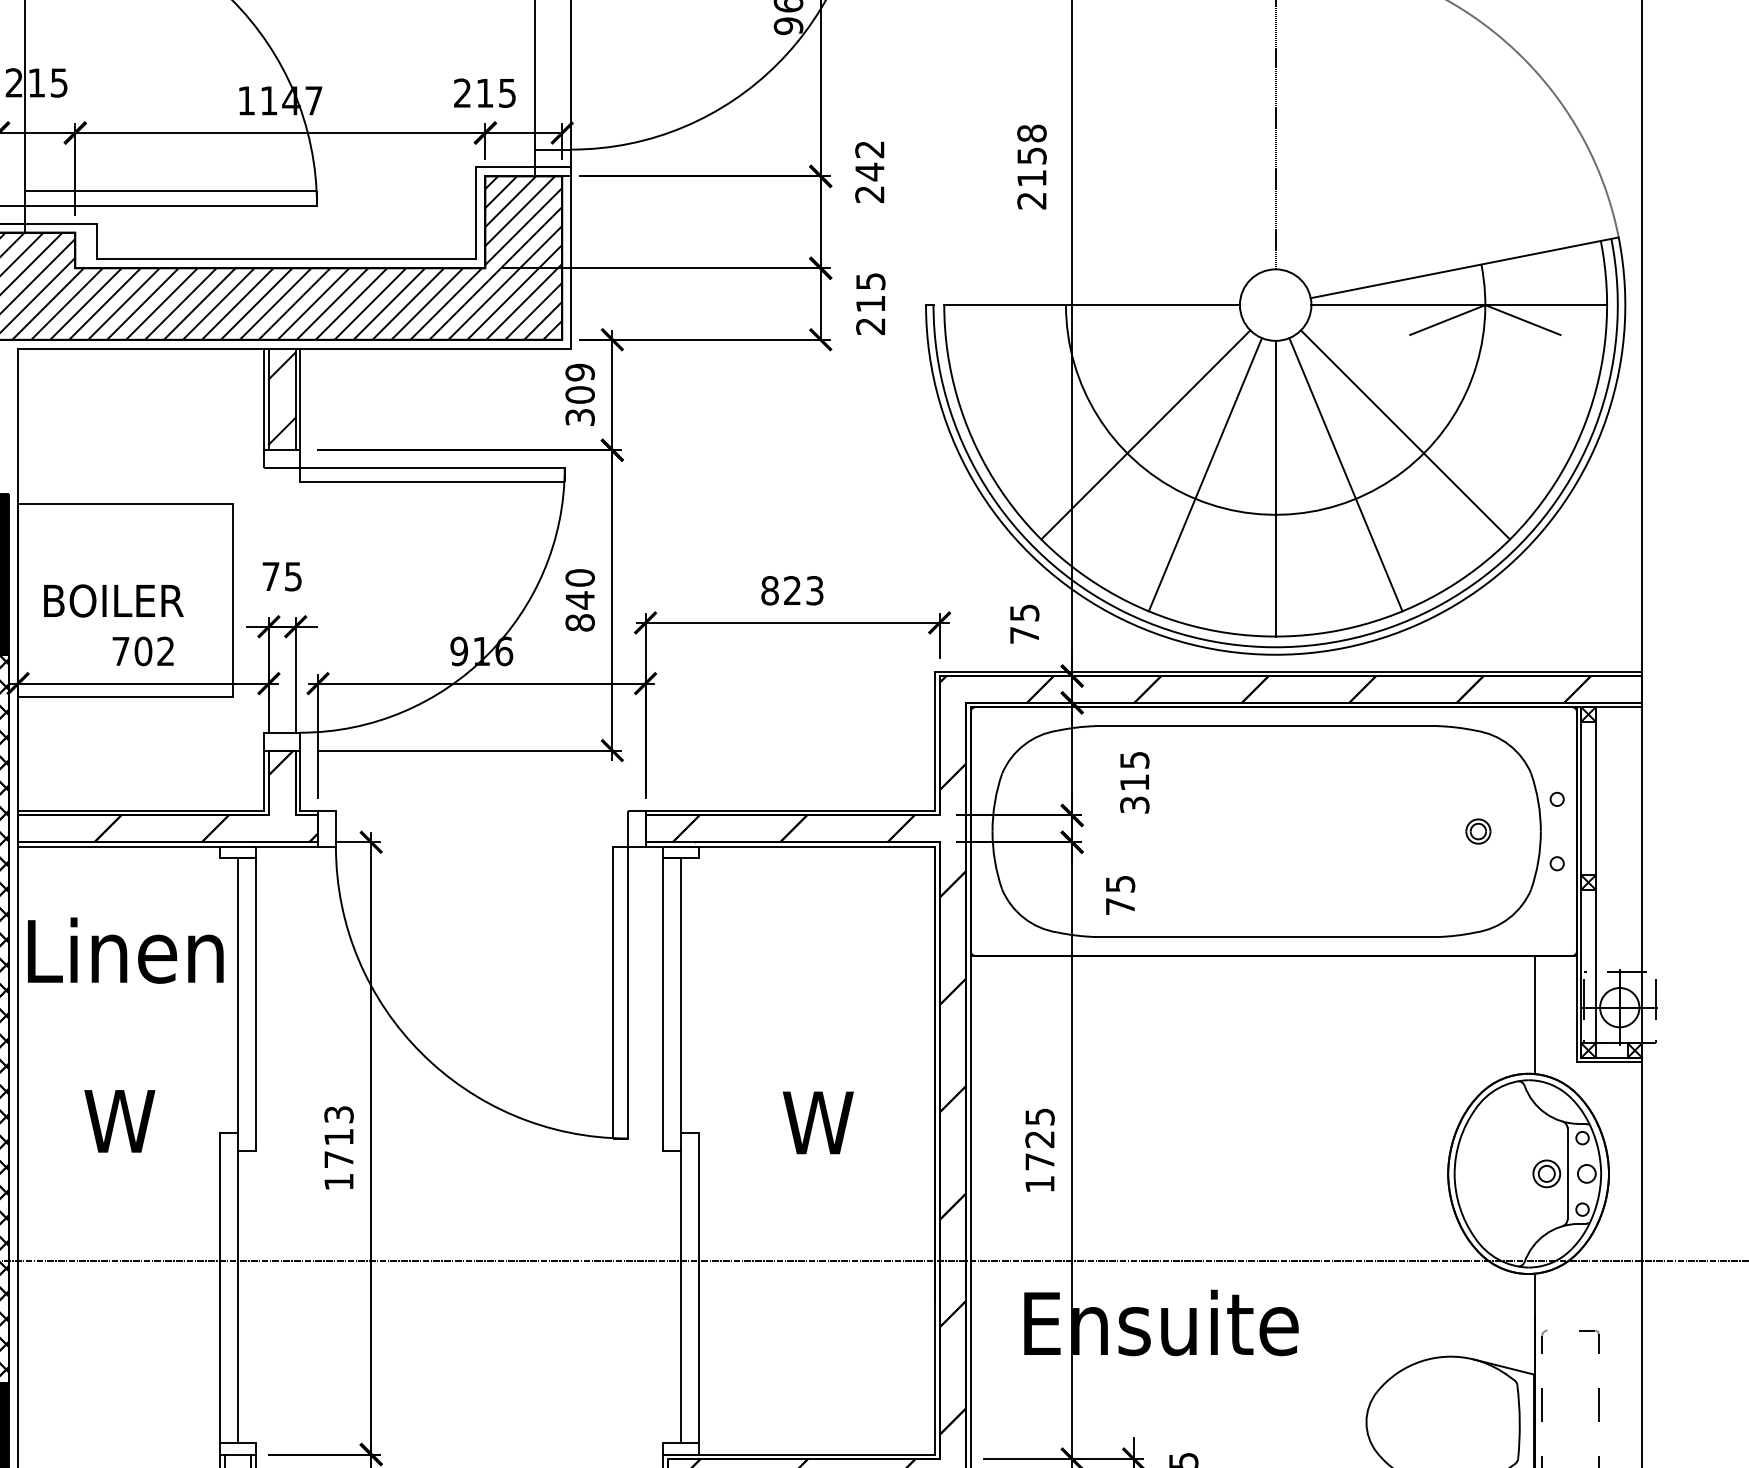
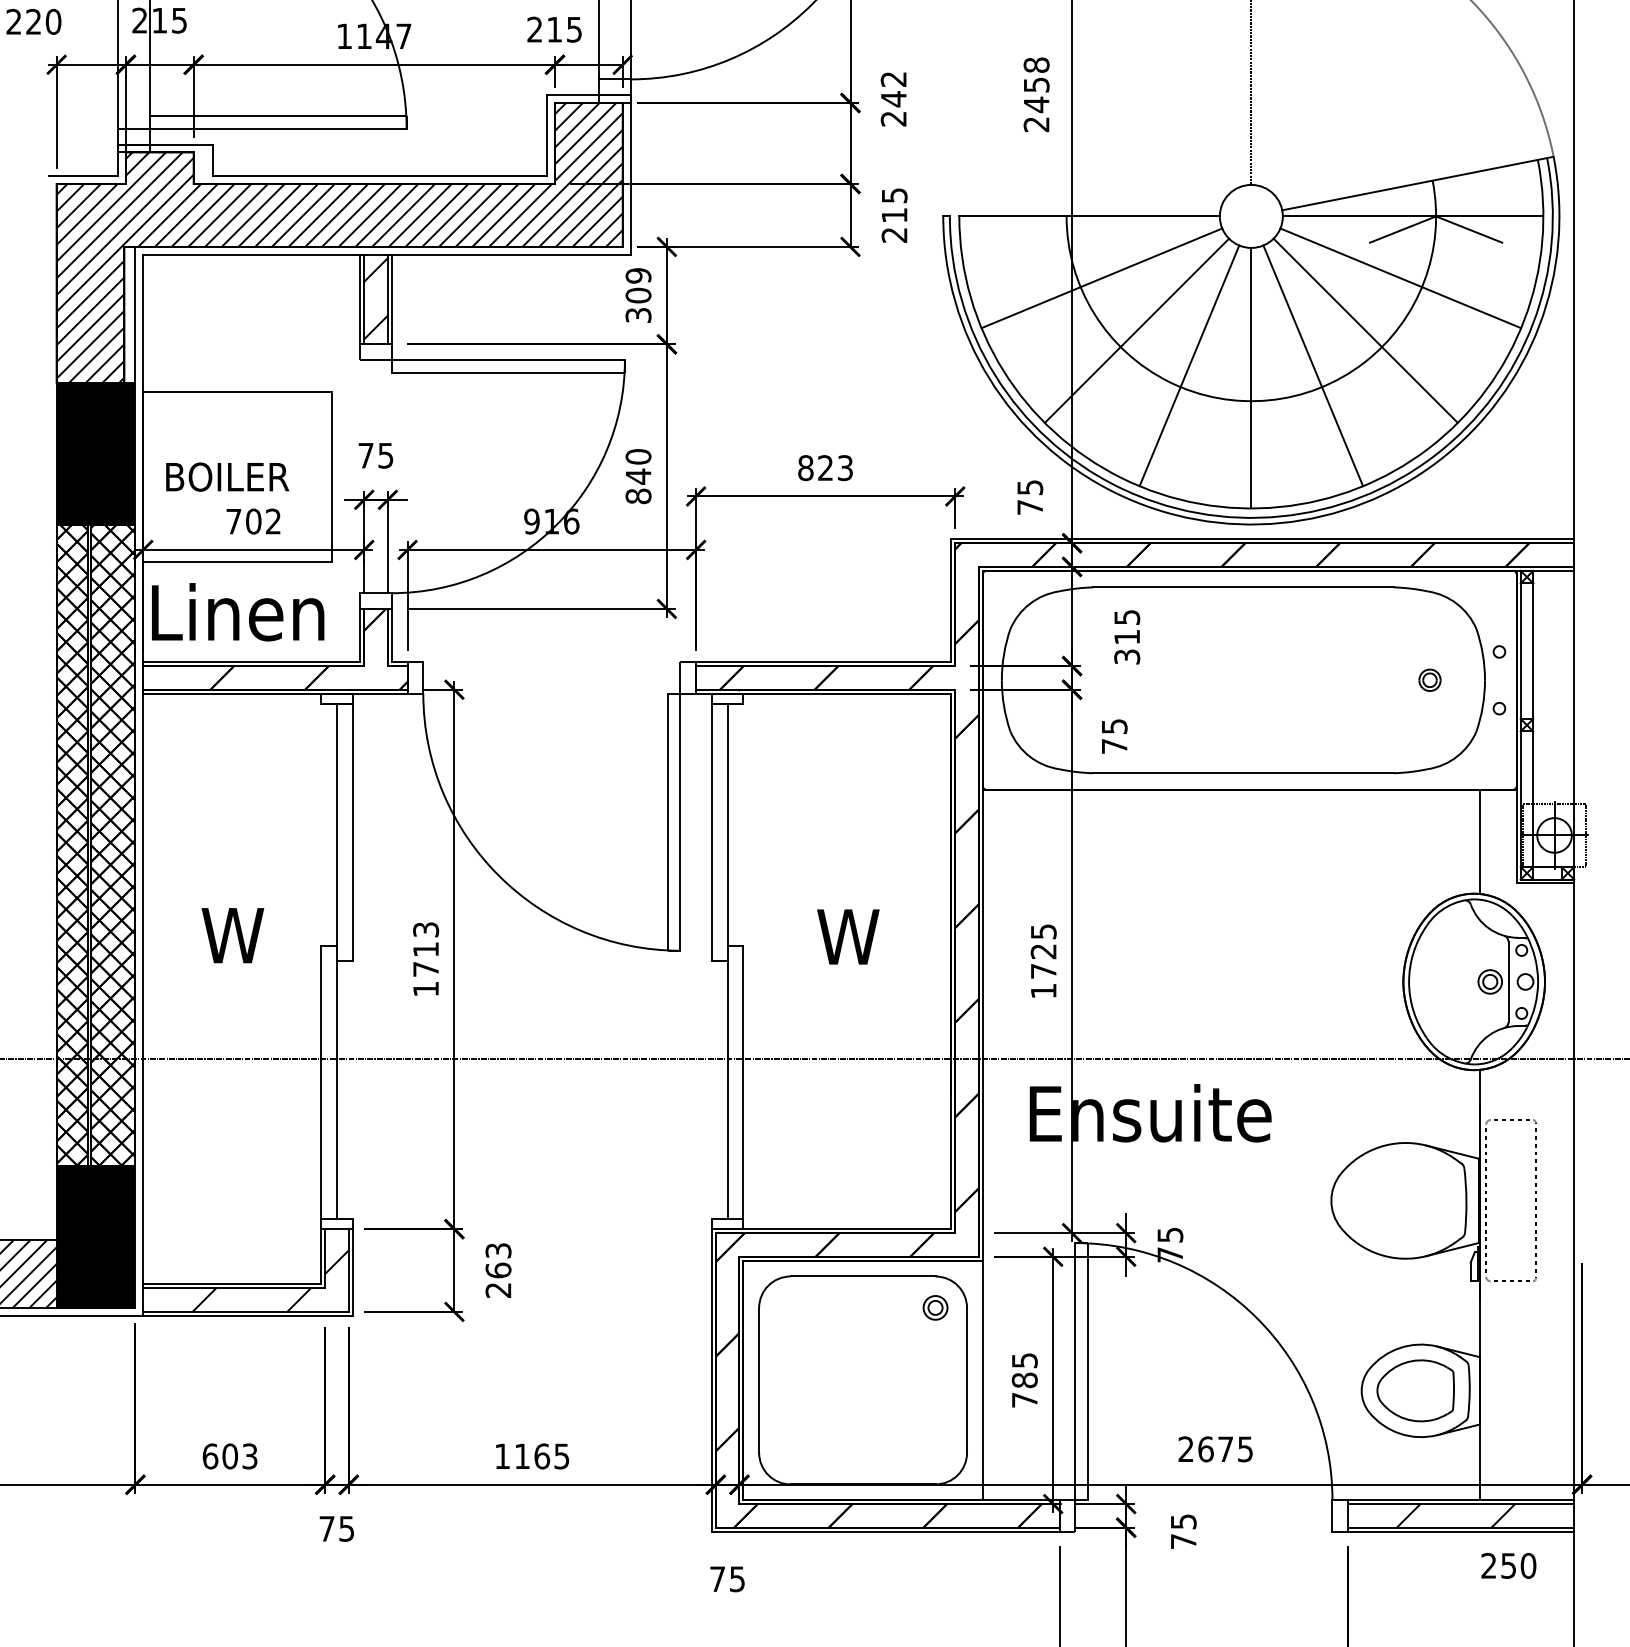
text: (1031, 178) -> (1036, 104), 2158 -> 2458
line: (1105, 375) -> (1101, 278), added
line: (1444, 375) -> (1400, 278), added
line: (9, 417) -> (135, 315), added
text: (126, 950) -> (238, 612), moved

